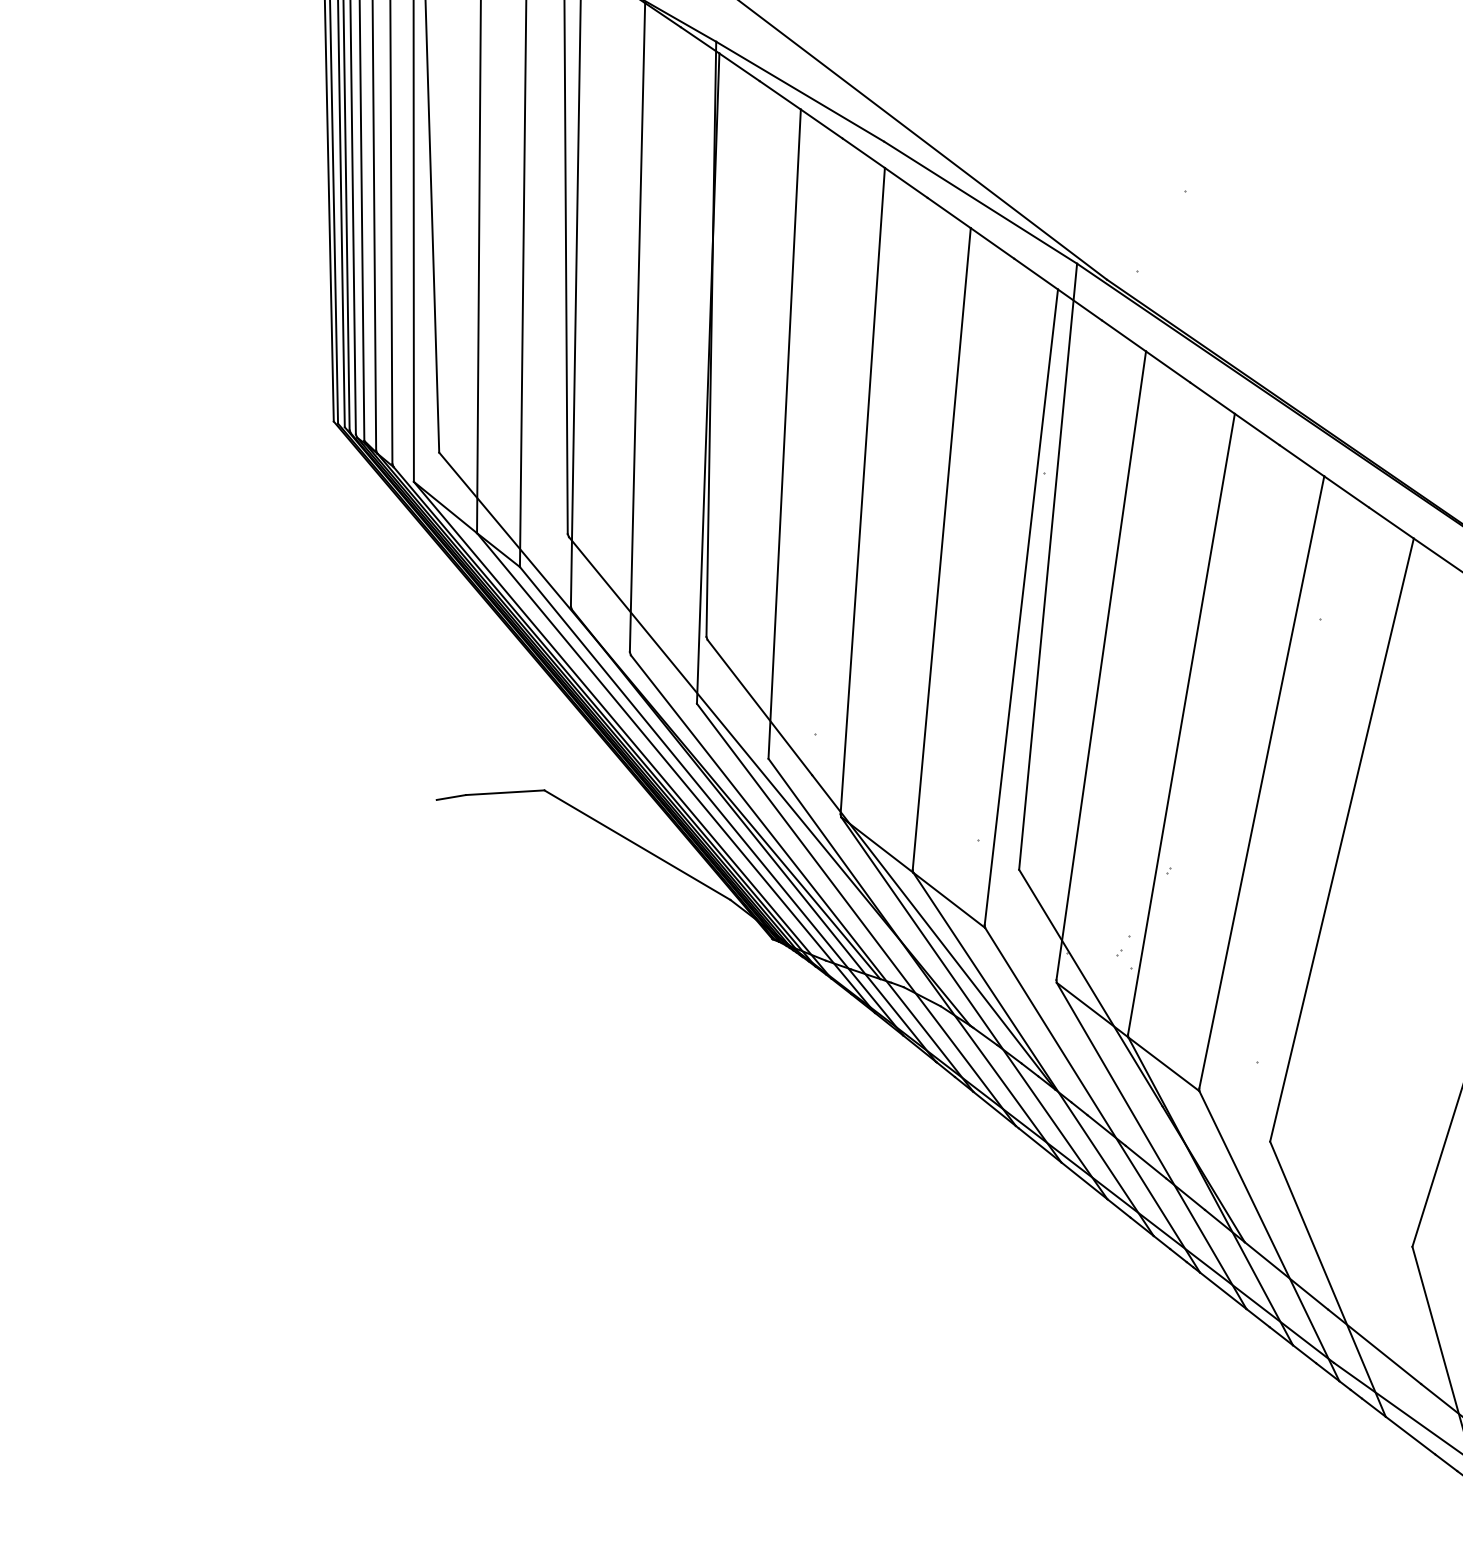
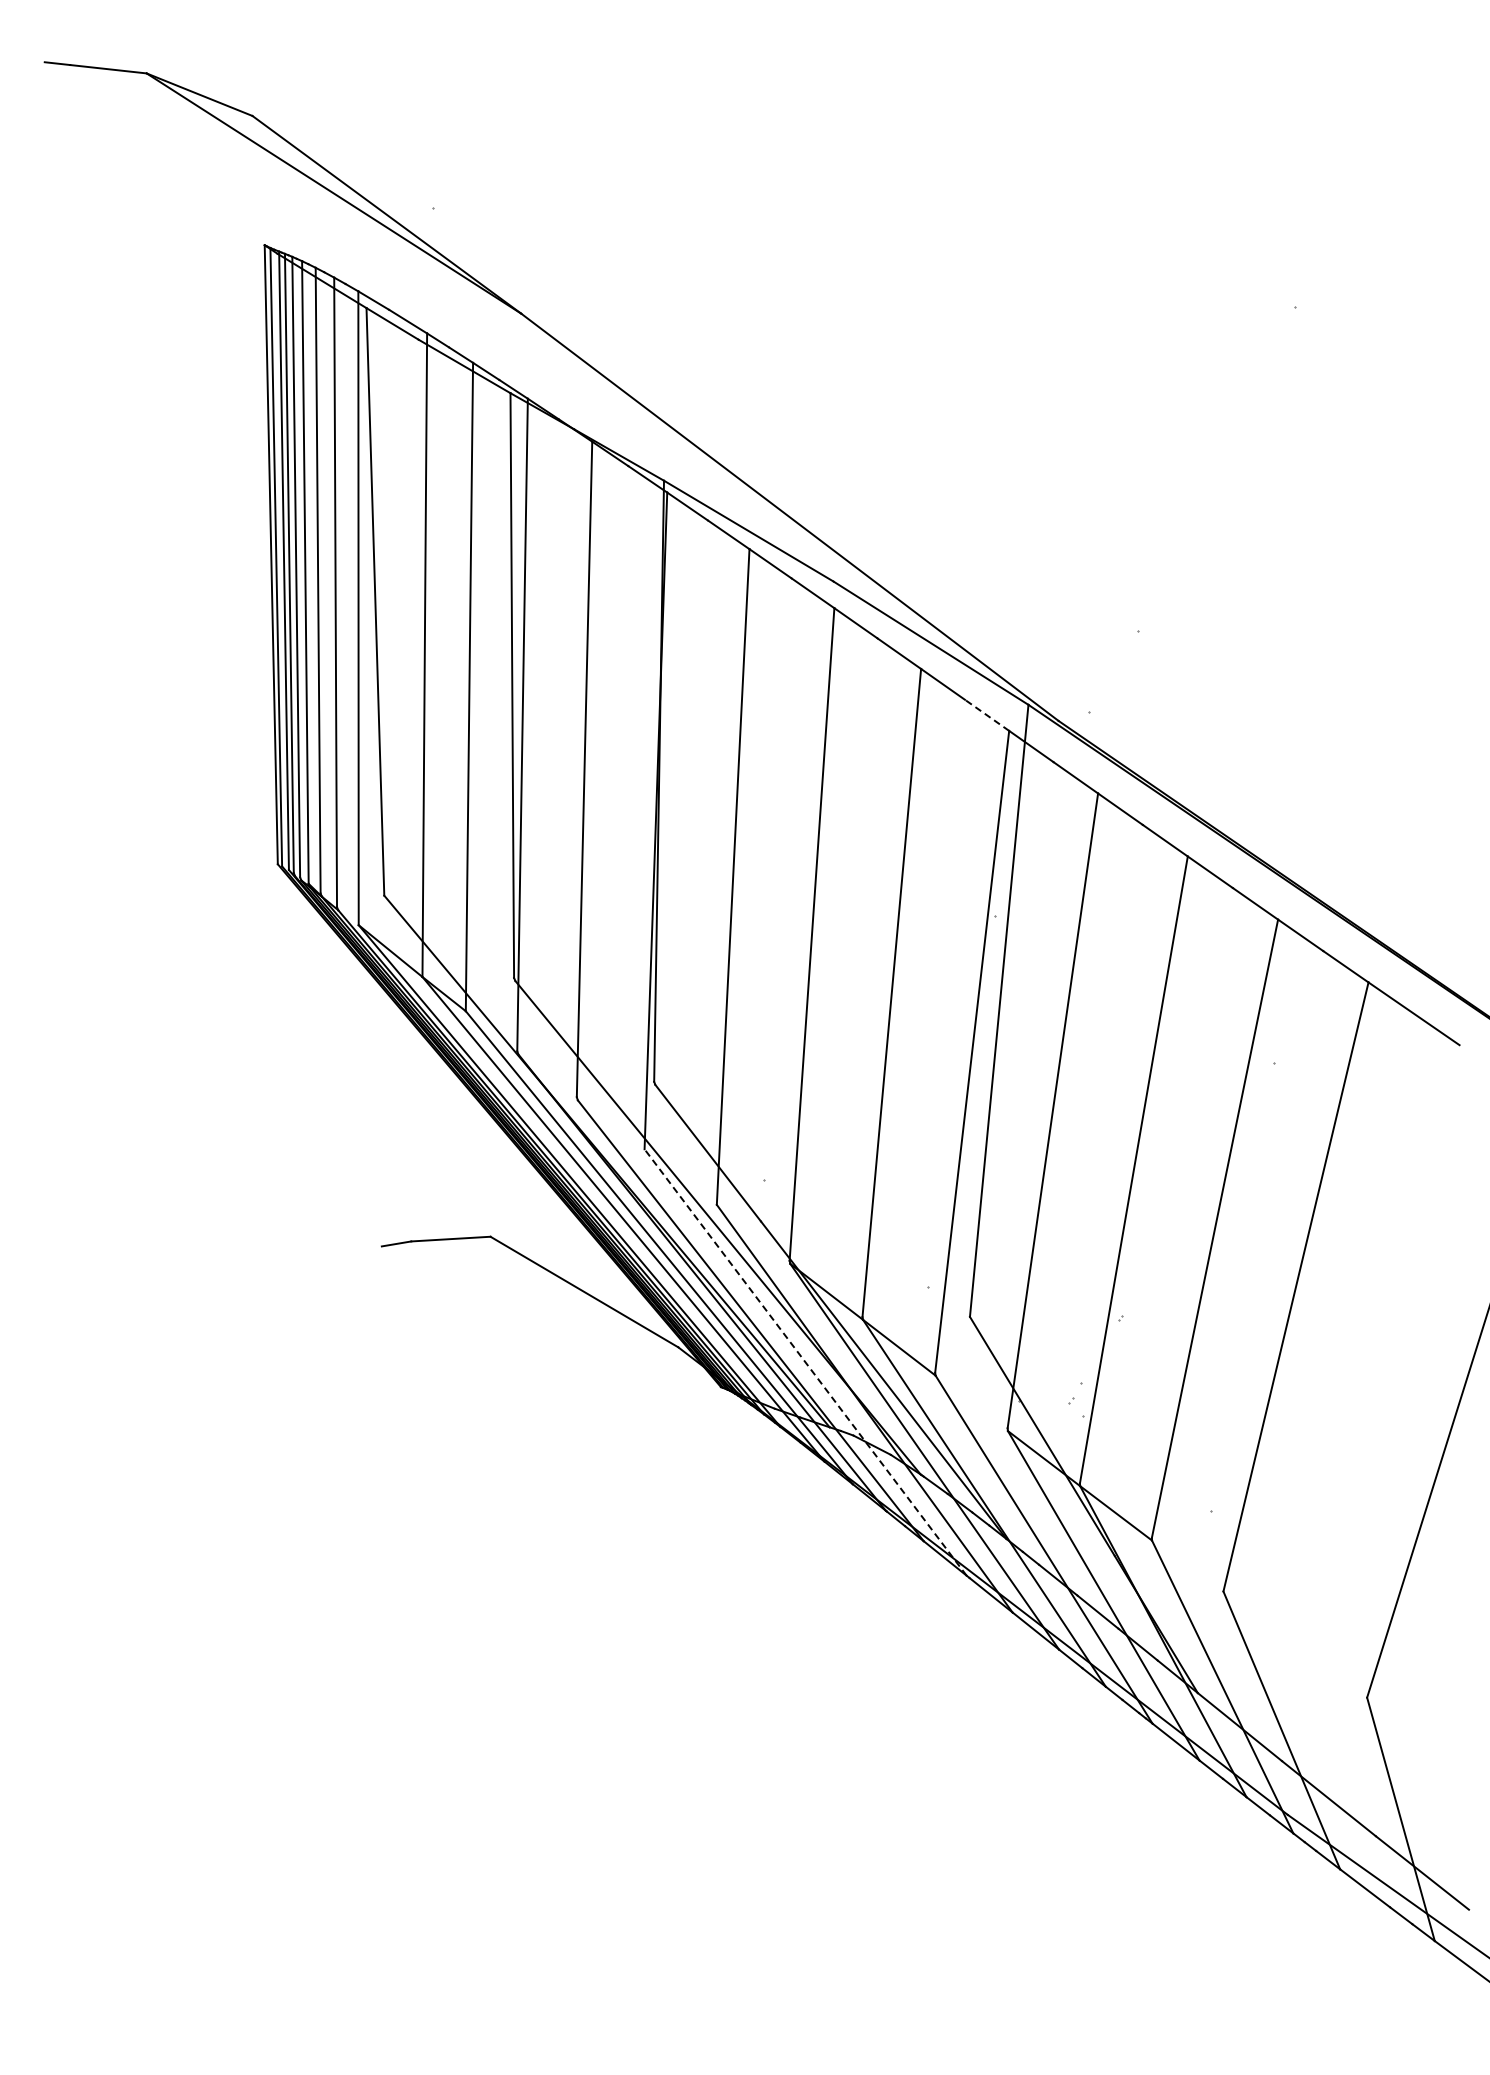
line: (1035, 274) -> (986, 715), solid -> dashed
line: (856, 914) -> (805, 1362), solid -> dashed

